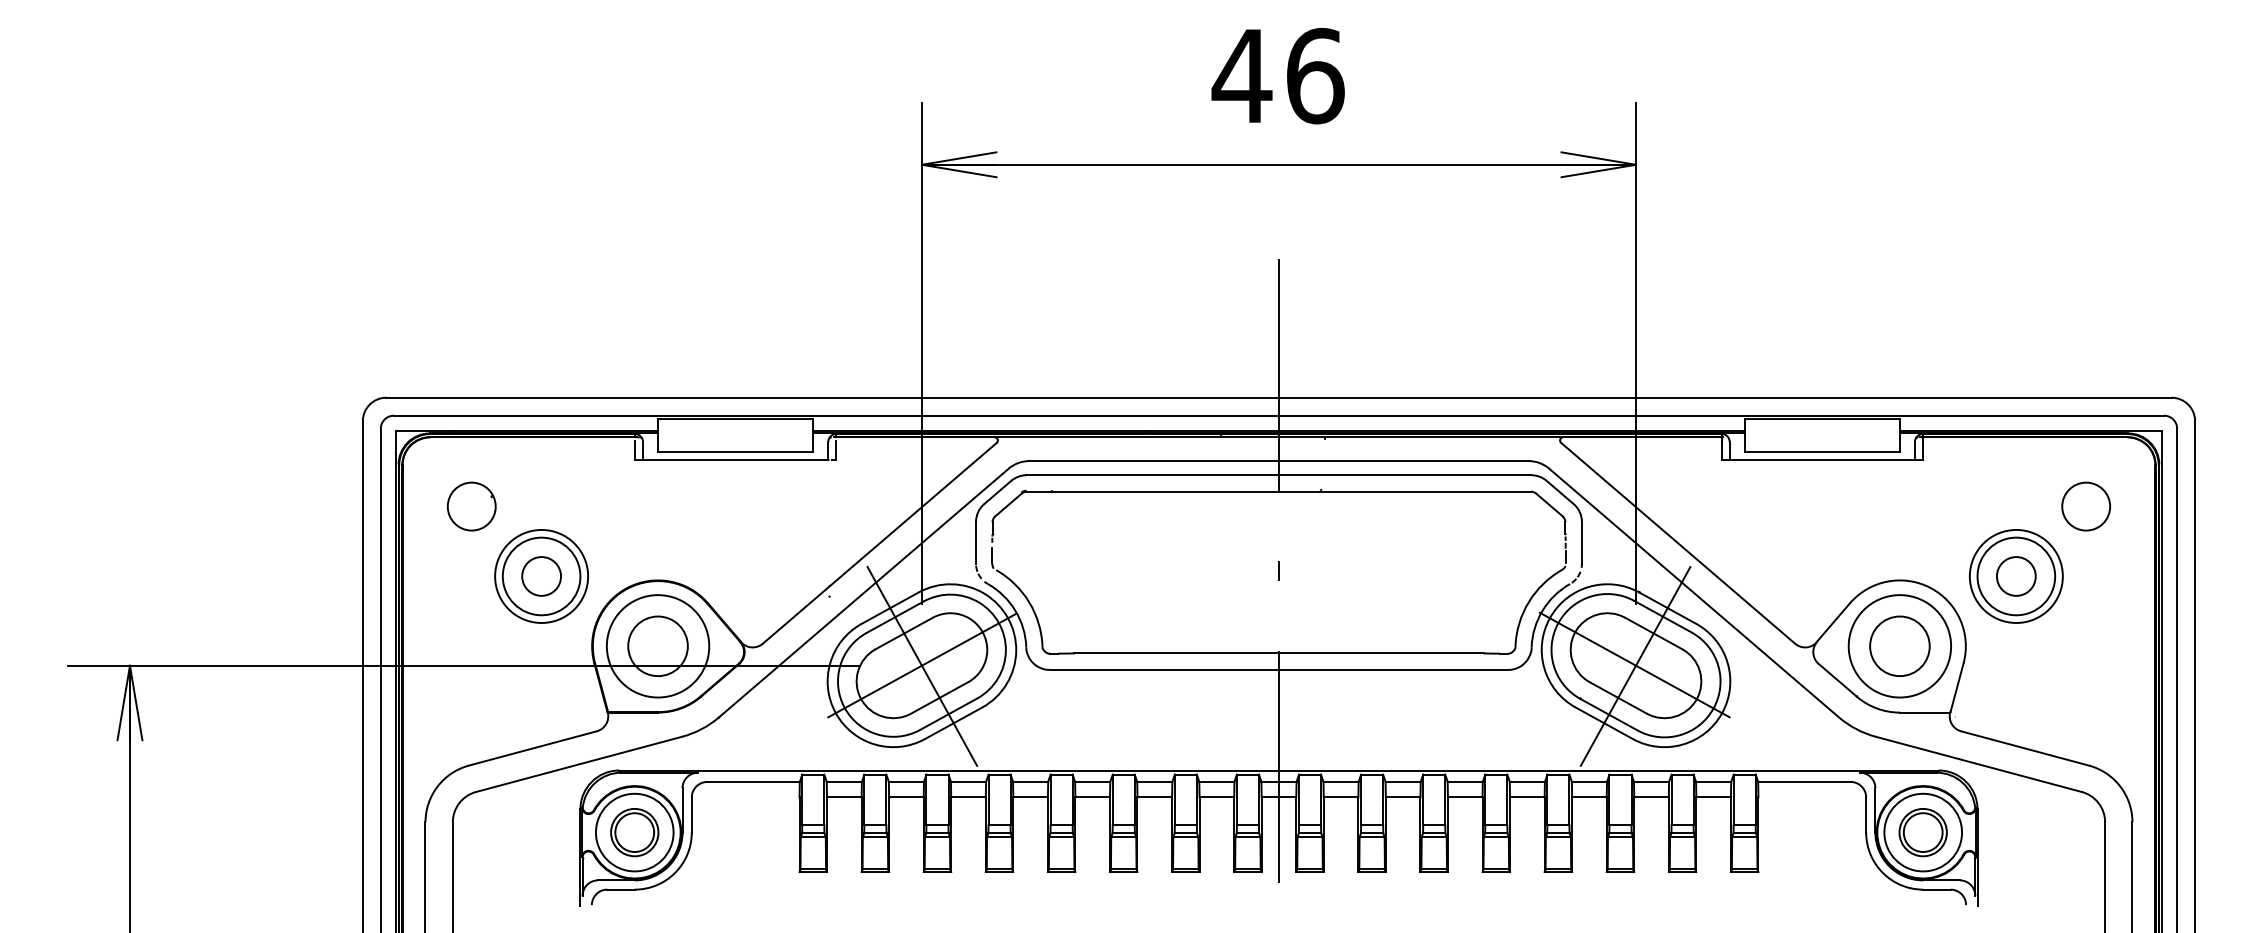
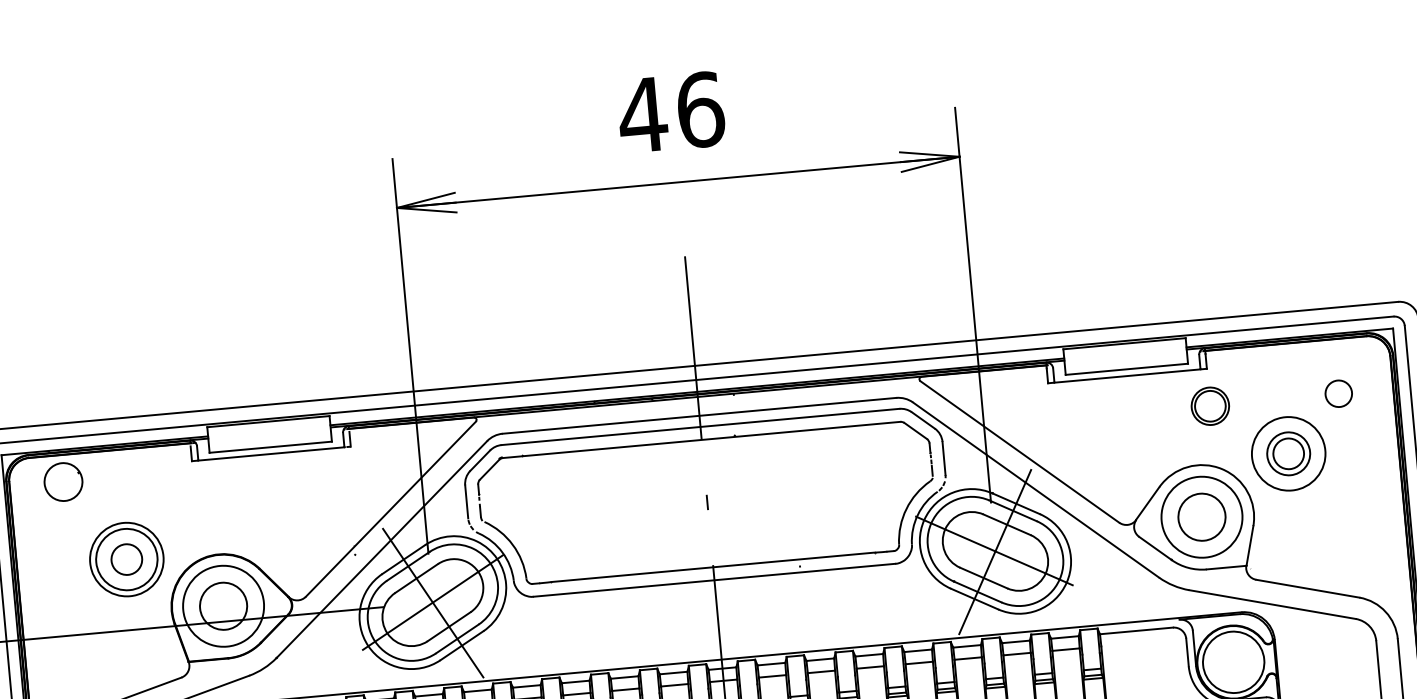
part: (471, 506) -> (63, 481), moved
circle: (2086, 506) -> (1338, 393), size x0.7
circle: (2016, 576) -> (1288, 453), size x0.7
part: (1922, 832) -> (1209, 406), moved

